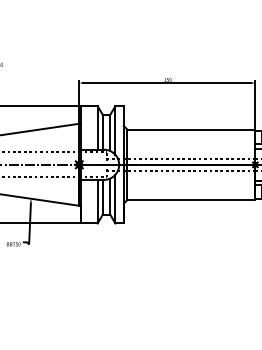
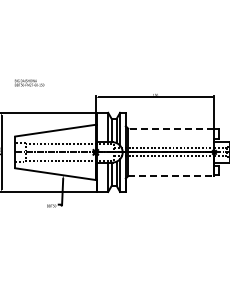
line: (190, 129) -> (170, 128), solid -> dashed
line: (191, 200) -> (171, 176), solid -> dashed

